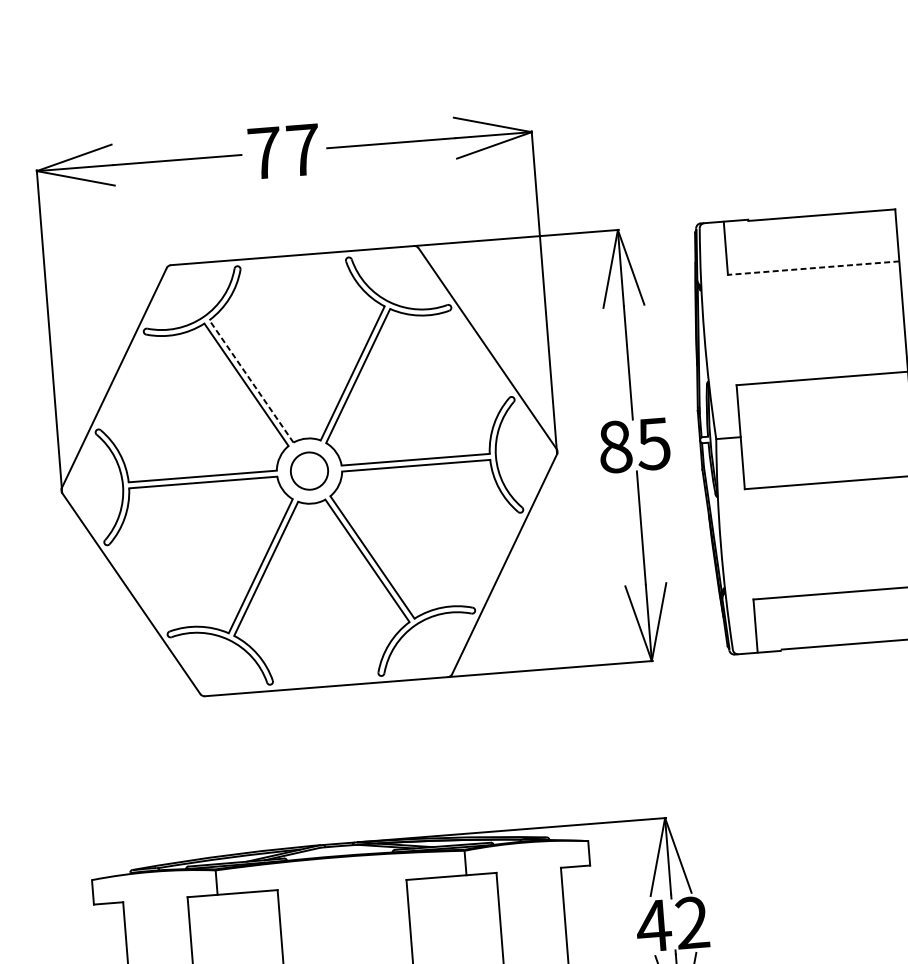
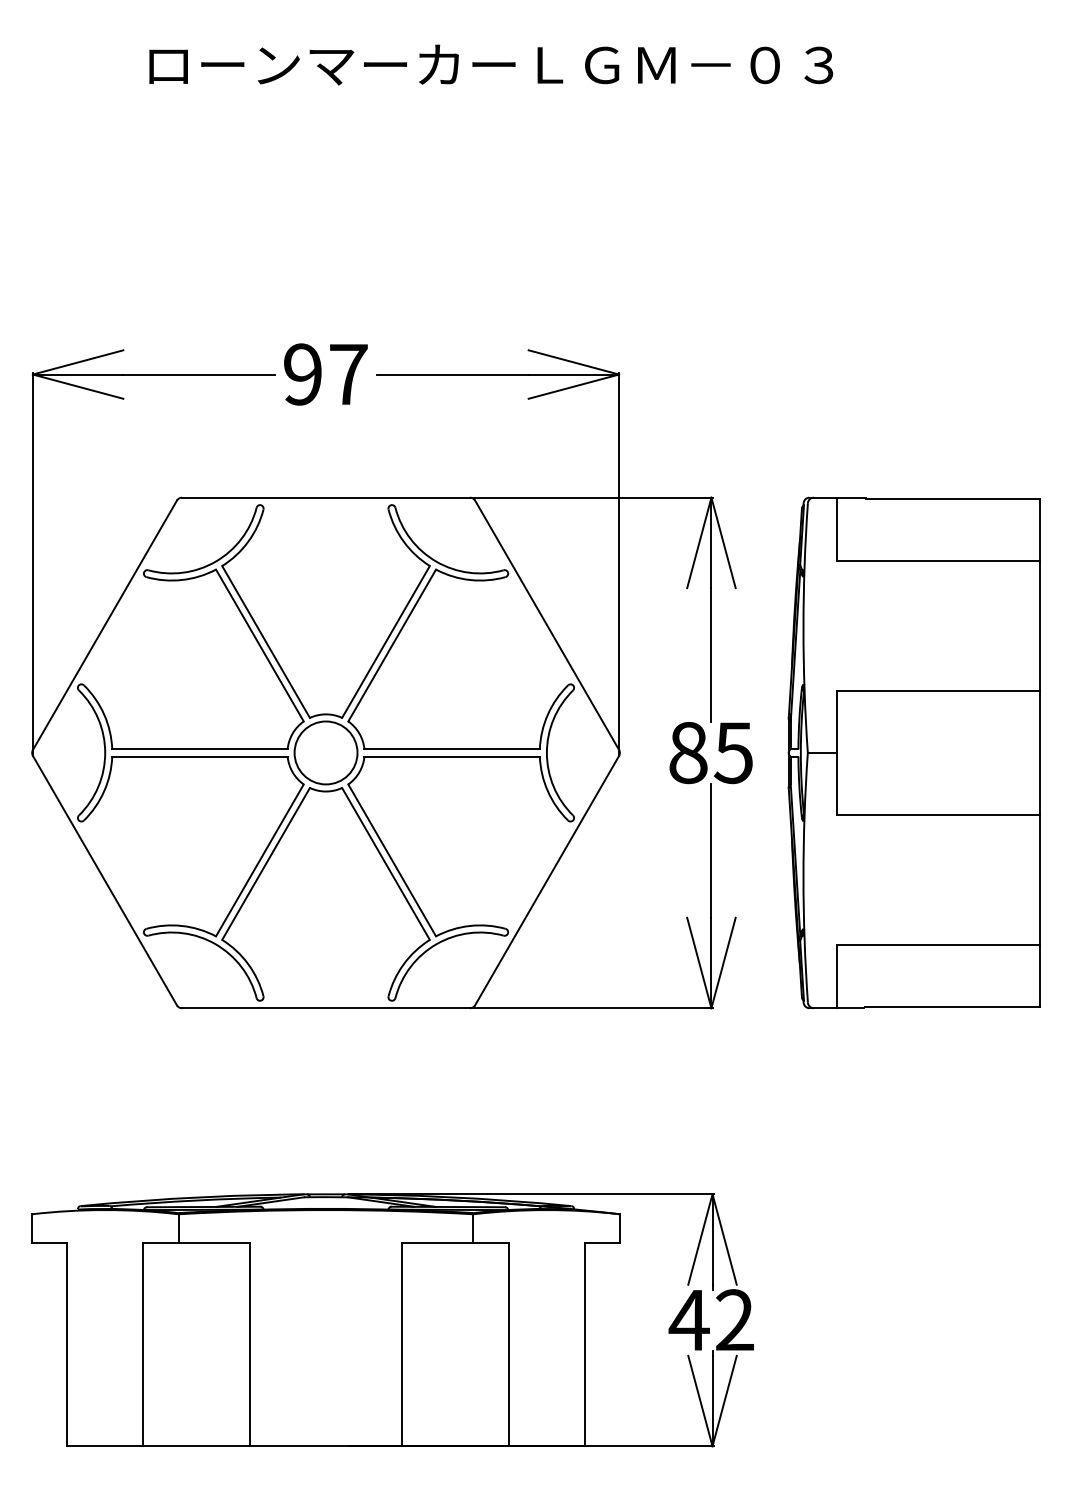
text: (265, 153) -> (303, 374), 77 -> 97
line: (813, 267) -> (938, 560), dashed -> solid
line: (251, 380) -> (266, 641), dashed -> solid
circle: (308, 470) -> (325, 752), size x1.43

